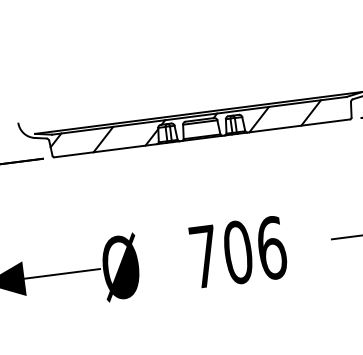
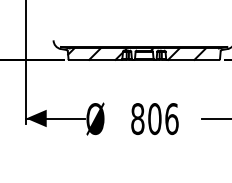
text: (203, 257) -> (137, 119), 706 -> 806

